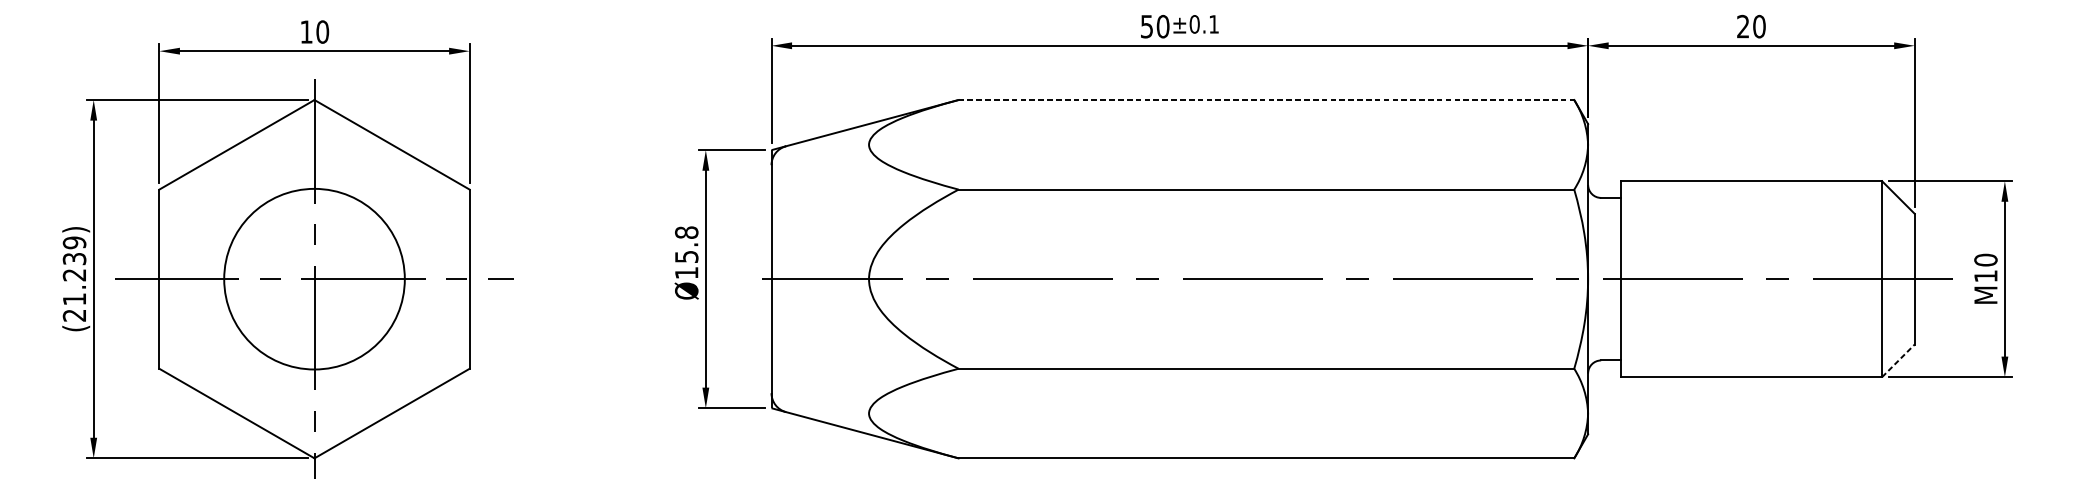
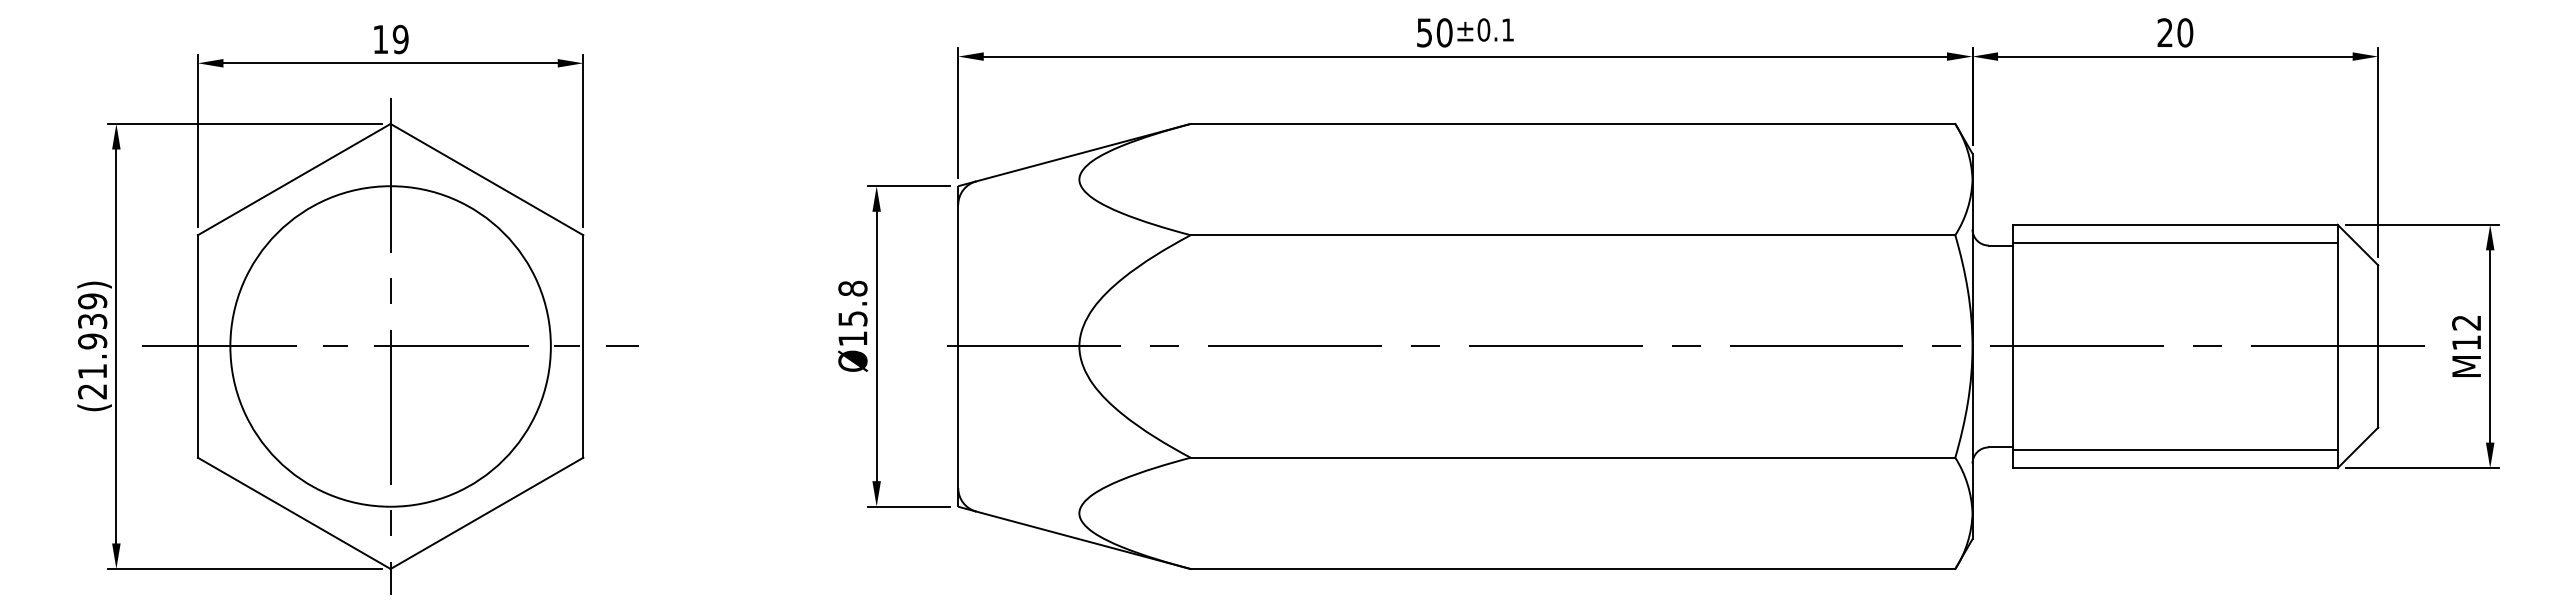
text: (322, 32) -> (400, 39), 10 -> 19
line: (1266, 99) -> (1573, 123), dashed -> solid
line: (1751, 195) -> (2175, 242), added
text: (1985, 259) -> (2466, 322), M10 -> M12
text: (74, 275) -> (92, 341), (21.239) -> (21.939)
circle: (314, 279) -> (390, 346), size x1.43
line: (1898, 360) -> (2357, 447), dashed -> solid
line: (1751, 362) -> (2175, 450), added

